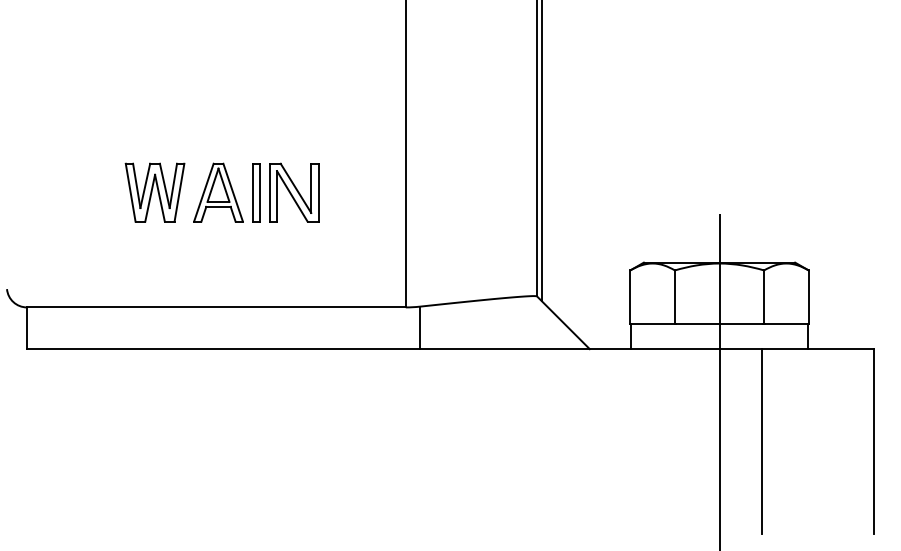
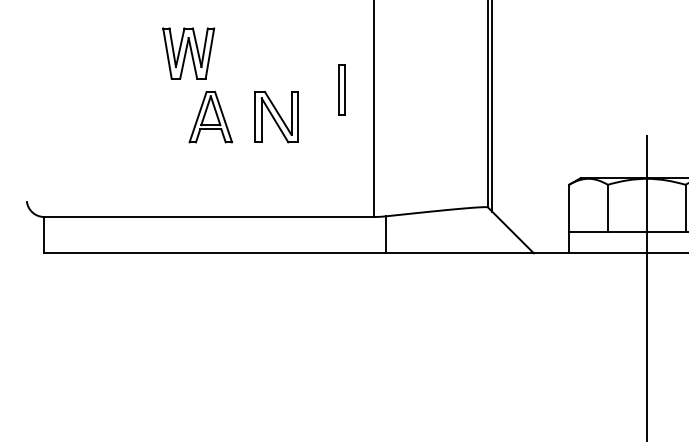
part: (154, 192) -> (188, 53), moved
part: (256, 192) -> (342, 90), moved
line: (761, 441) -> (683, 333), removed

